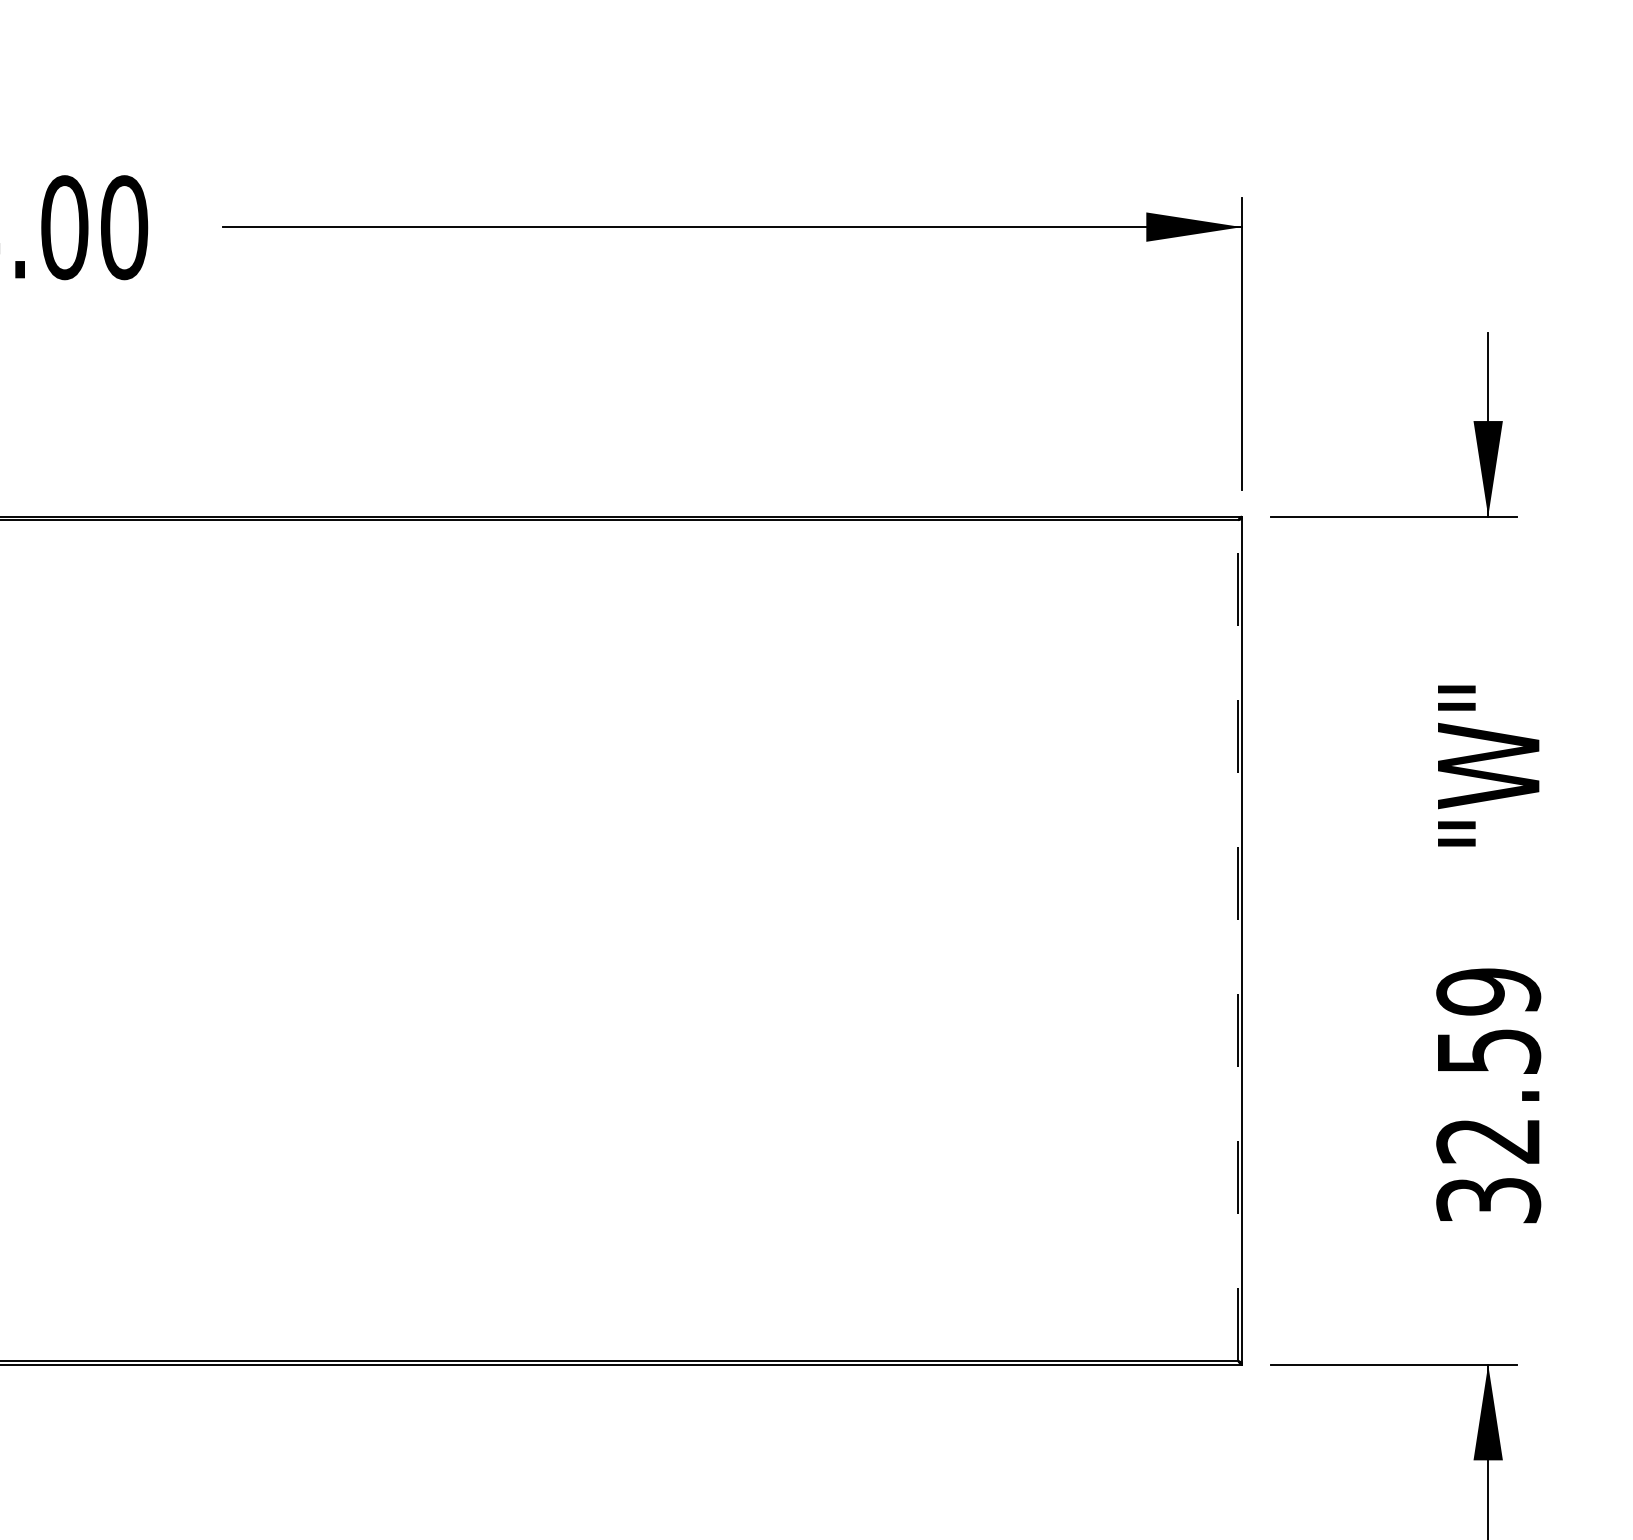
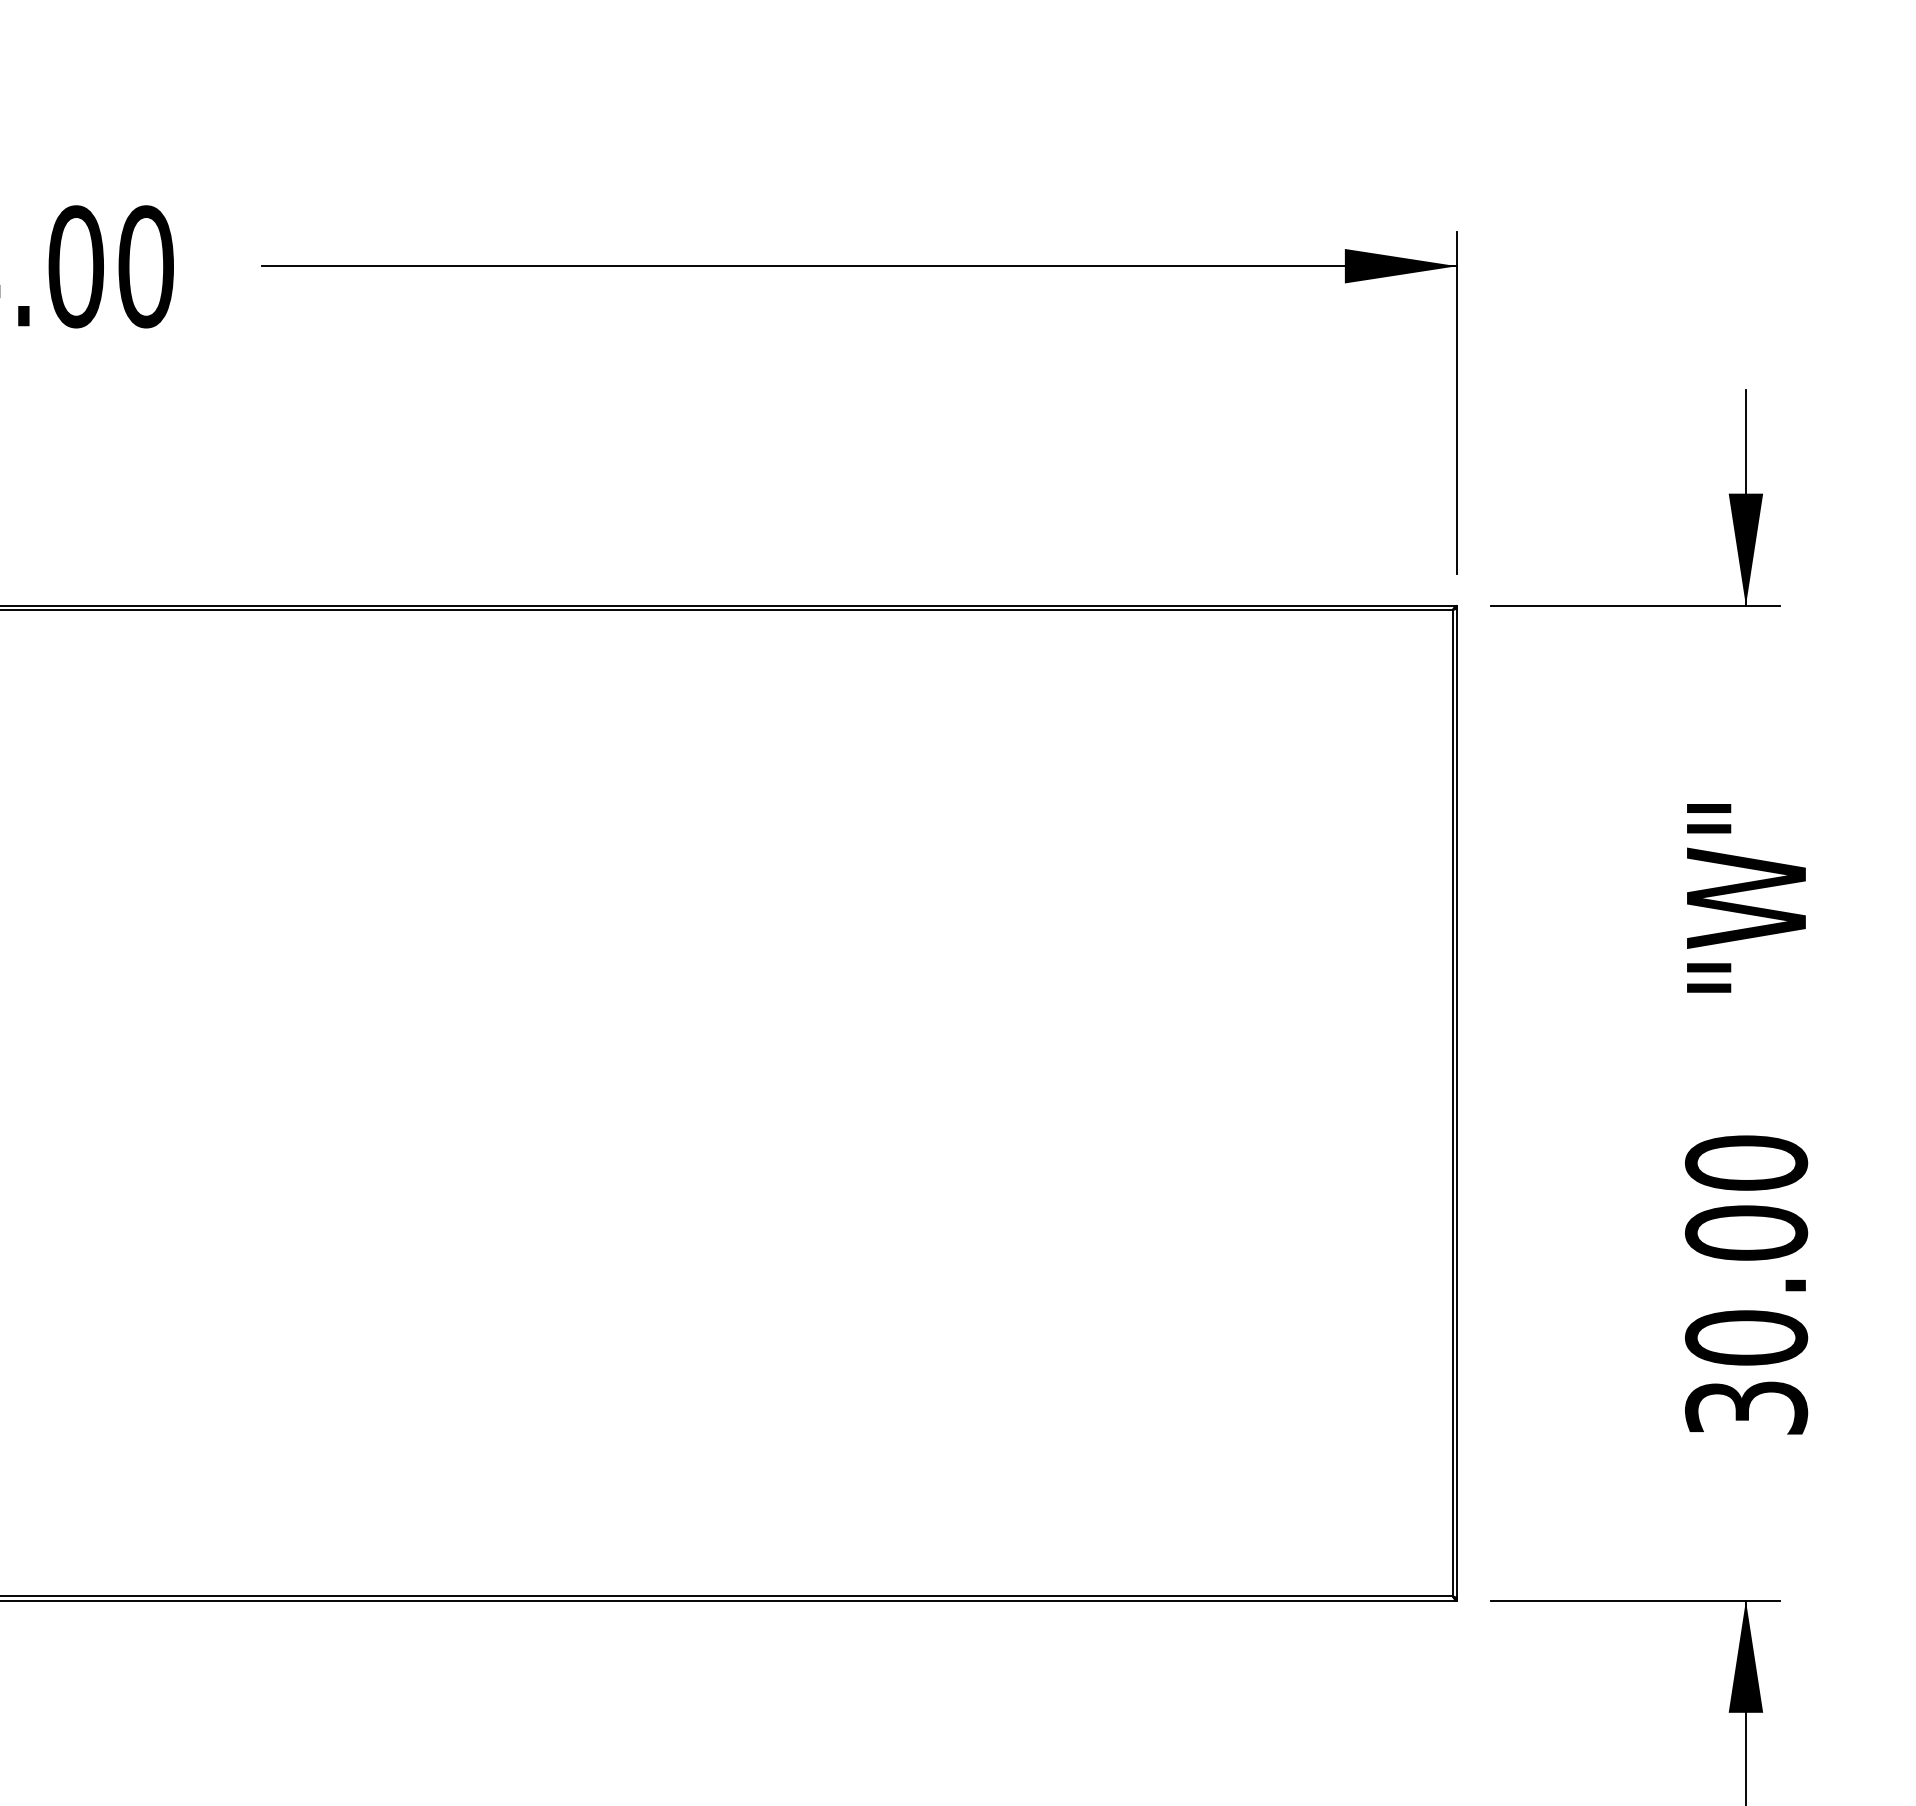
line: (1238, 940) -> (1452, 1102), dashed -> solid
text: (1488, 1066) -> (1746, 1250), 32.59 -> 30.00

